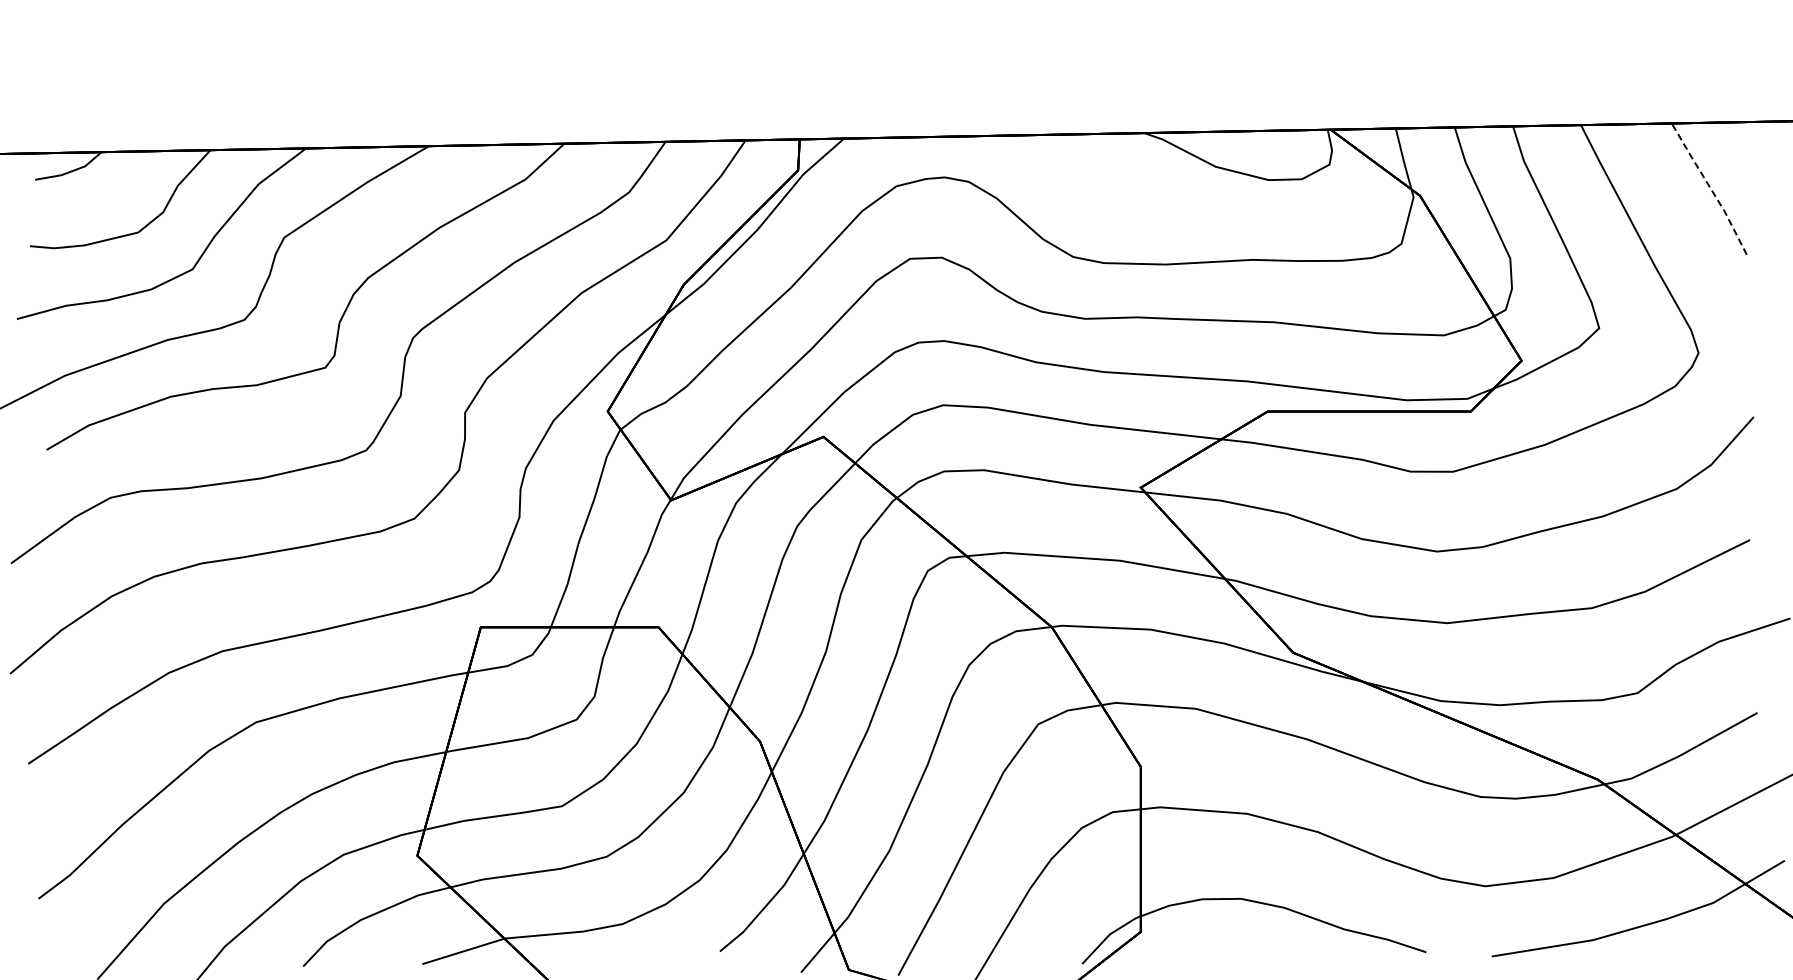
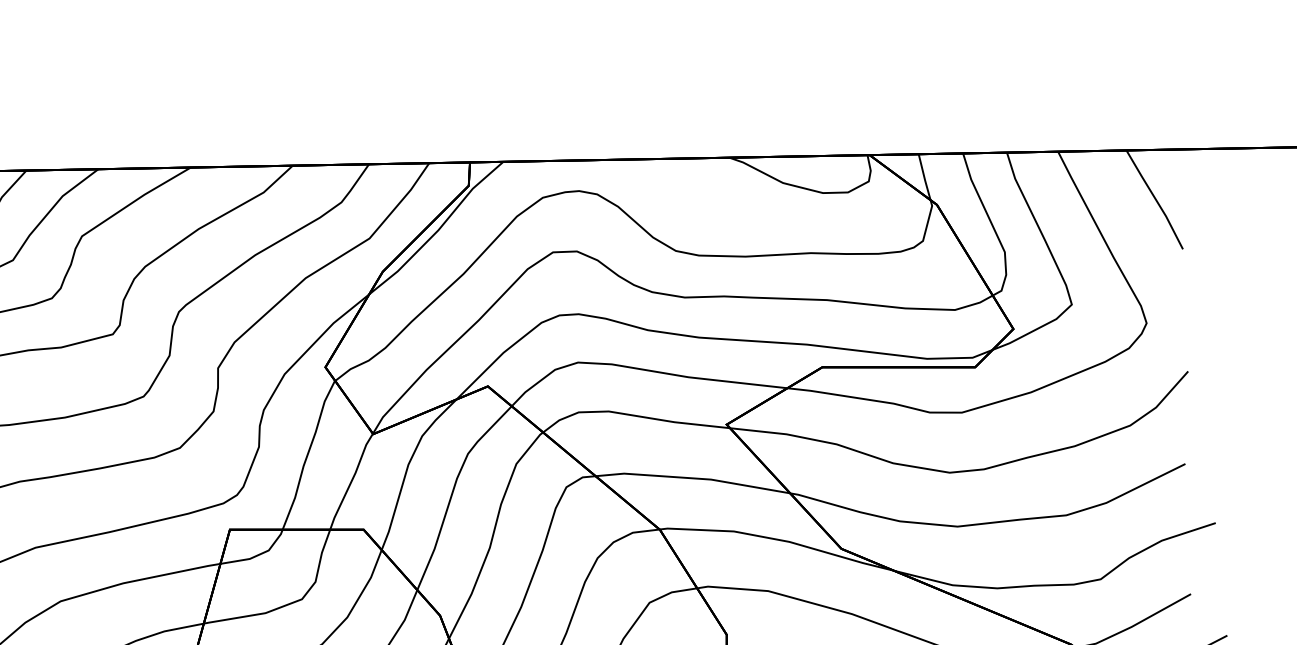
line: (1710, 188) -> (1155, 199), dashed -> solid

